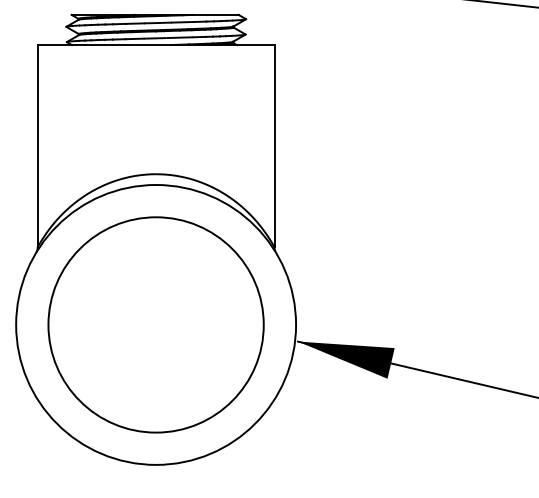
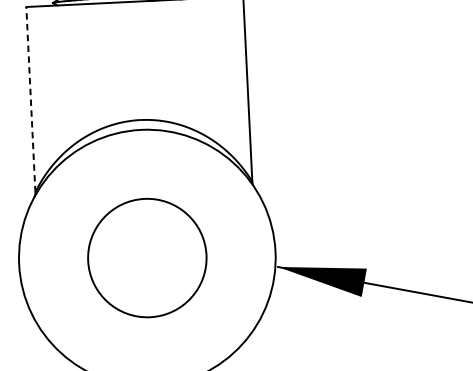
line: (37, 145) -> (30, 99), solid -> dashed
circle: (155, 324) -> (146, 257), size x0.6

